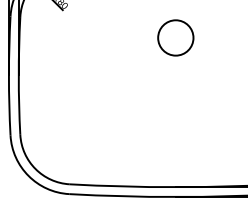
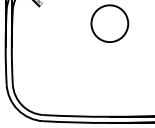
circle: (175, 37) -> (109, 23), size x1.67

